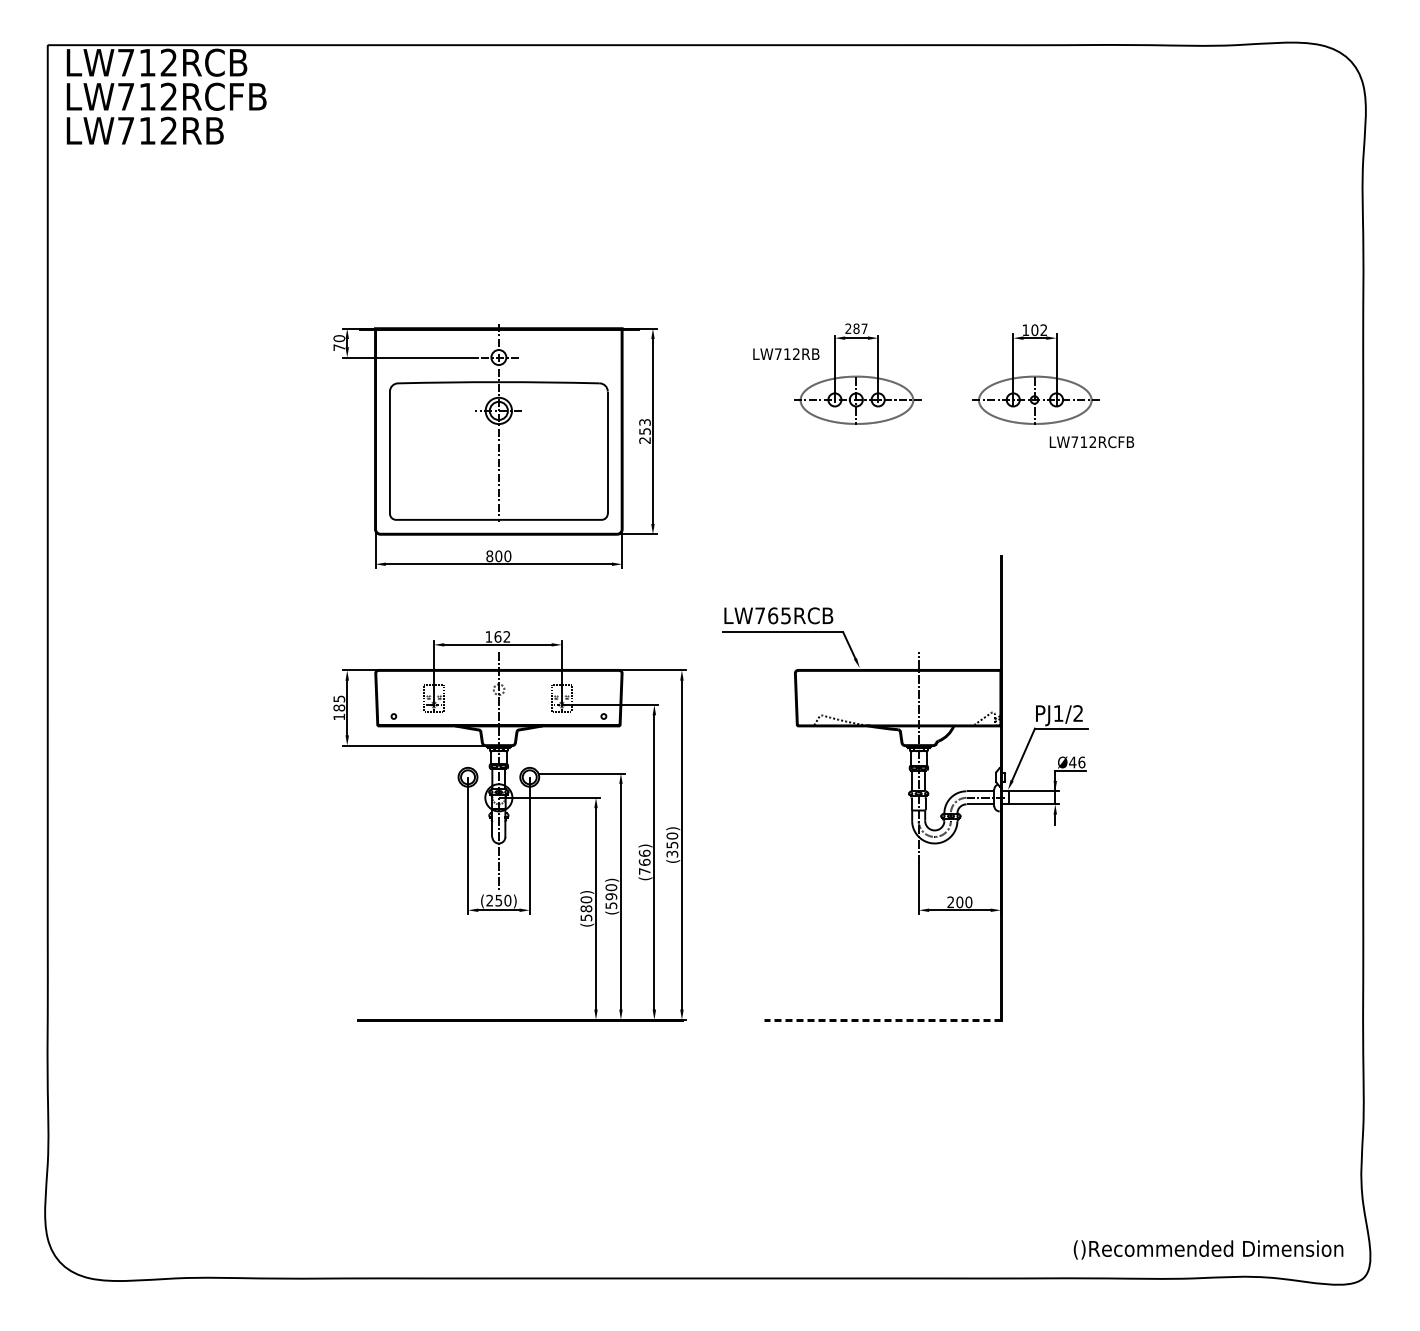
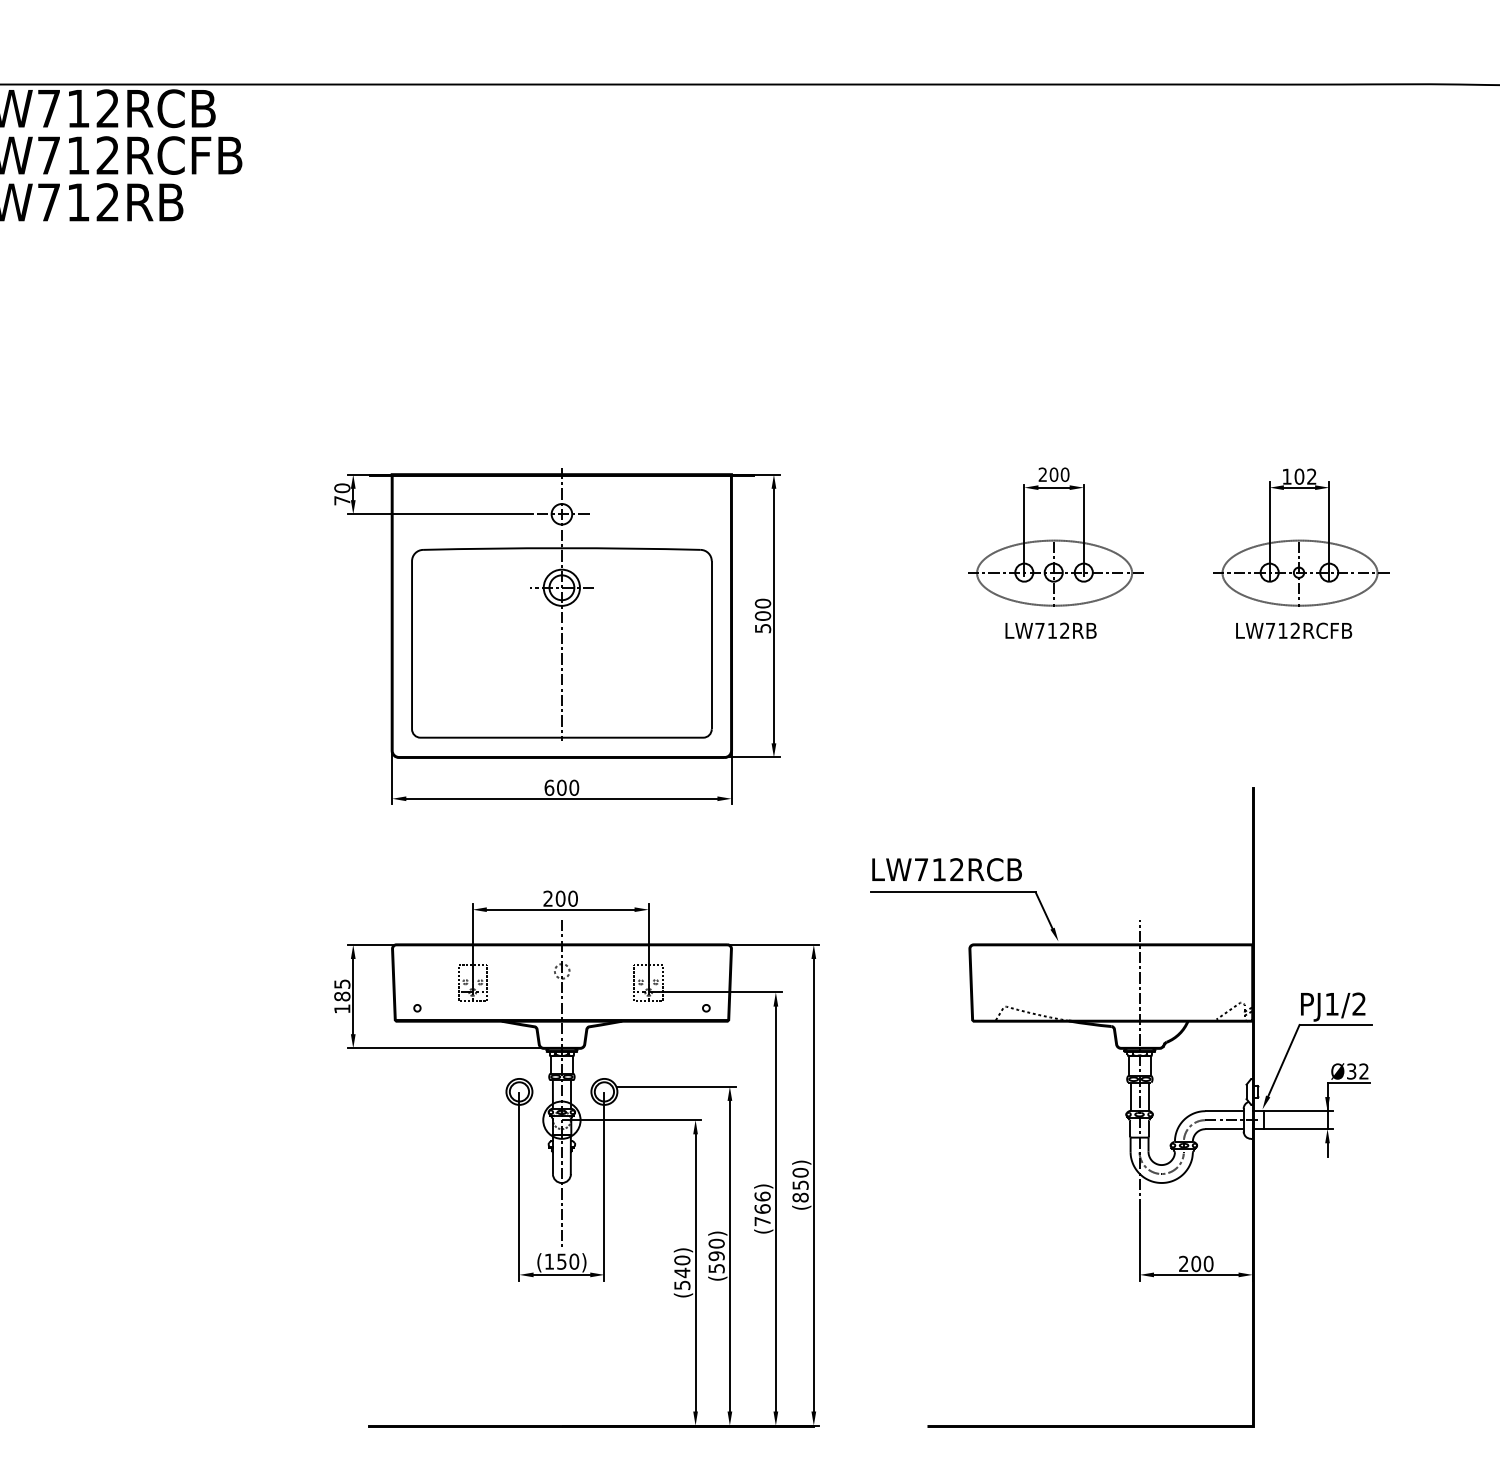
text: (860, 328) -> (1059, 474), 287 -> 200
text: (786, 353) -> (1051, 629), moved
text: (644, 430) -> (762, 614), 253 -> 500
text: (1091, 442) -> (1293, 631), moved
text: (489, 555) -> (549, 786), 800 -> 600
text: (779, 615) -> (948, 869), LW765RCB -> LW712RCB
text: (497, 636) -> (560, 898), 162 -> 200
text: (1077, 762) -> (1358, 1071), Ø46 -> Ø32
text: (672, 853) -> (800, 1196), (350) -> (850)
text: (489, 900) -> (549, 1261), (250) -> (150)
text: (586, 908) -> (682, 1272), (580) -> (540)
line: (882, 1019) -> (1089, 1425), dashed -> solid

